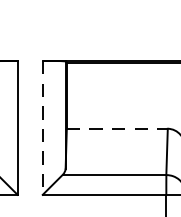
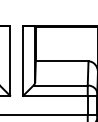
line: (43, 127) -> (23, 60), dashed -> solid
line: (117, 129) -> (62, 61), dashed -> solid

